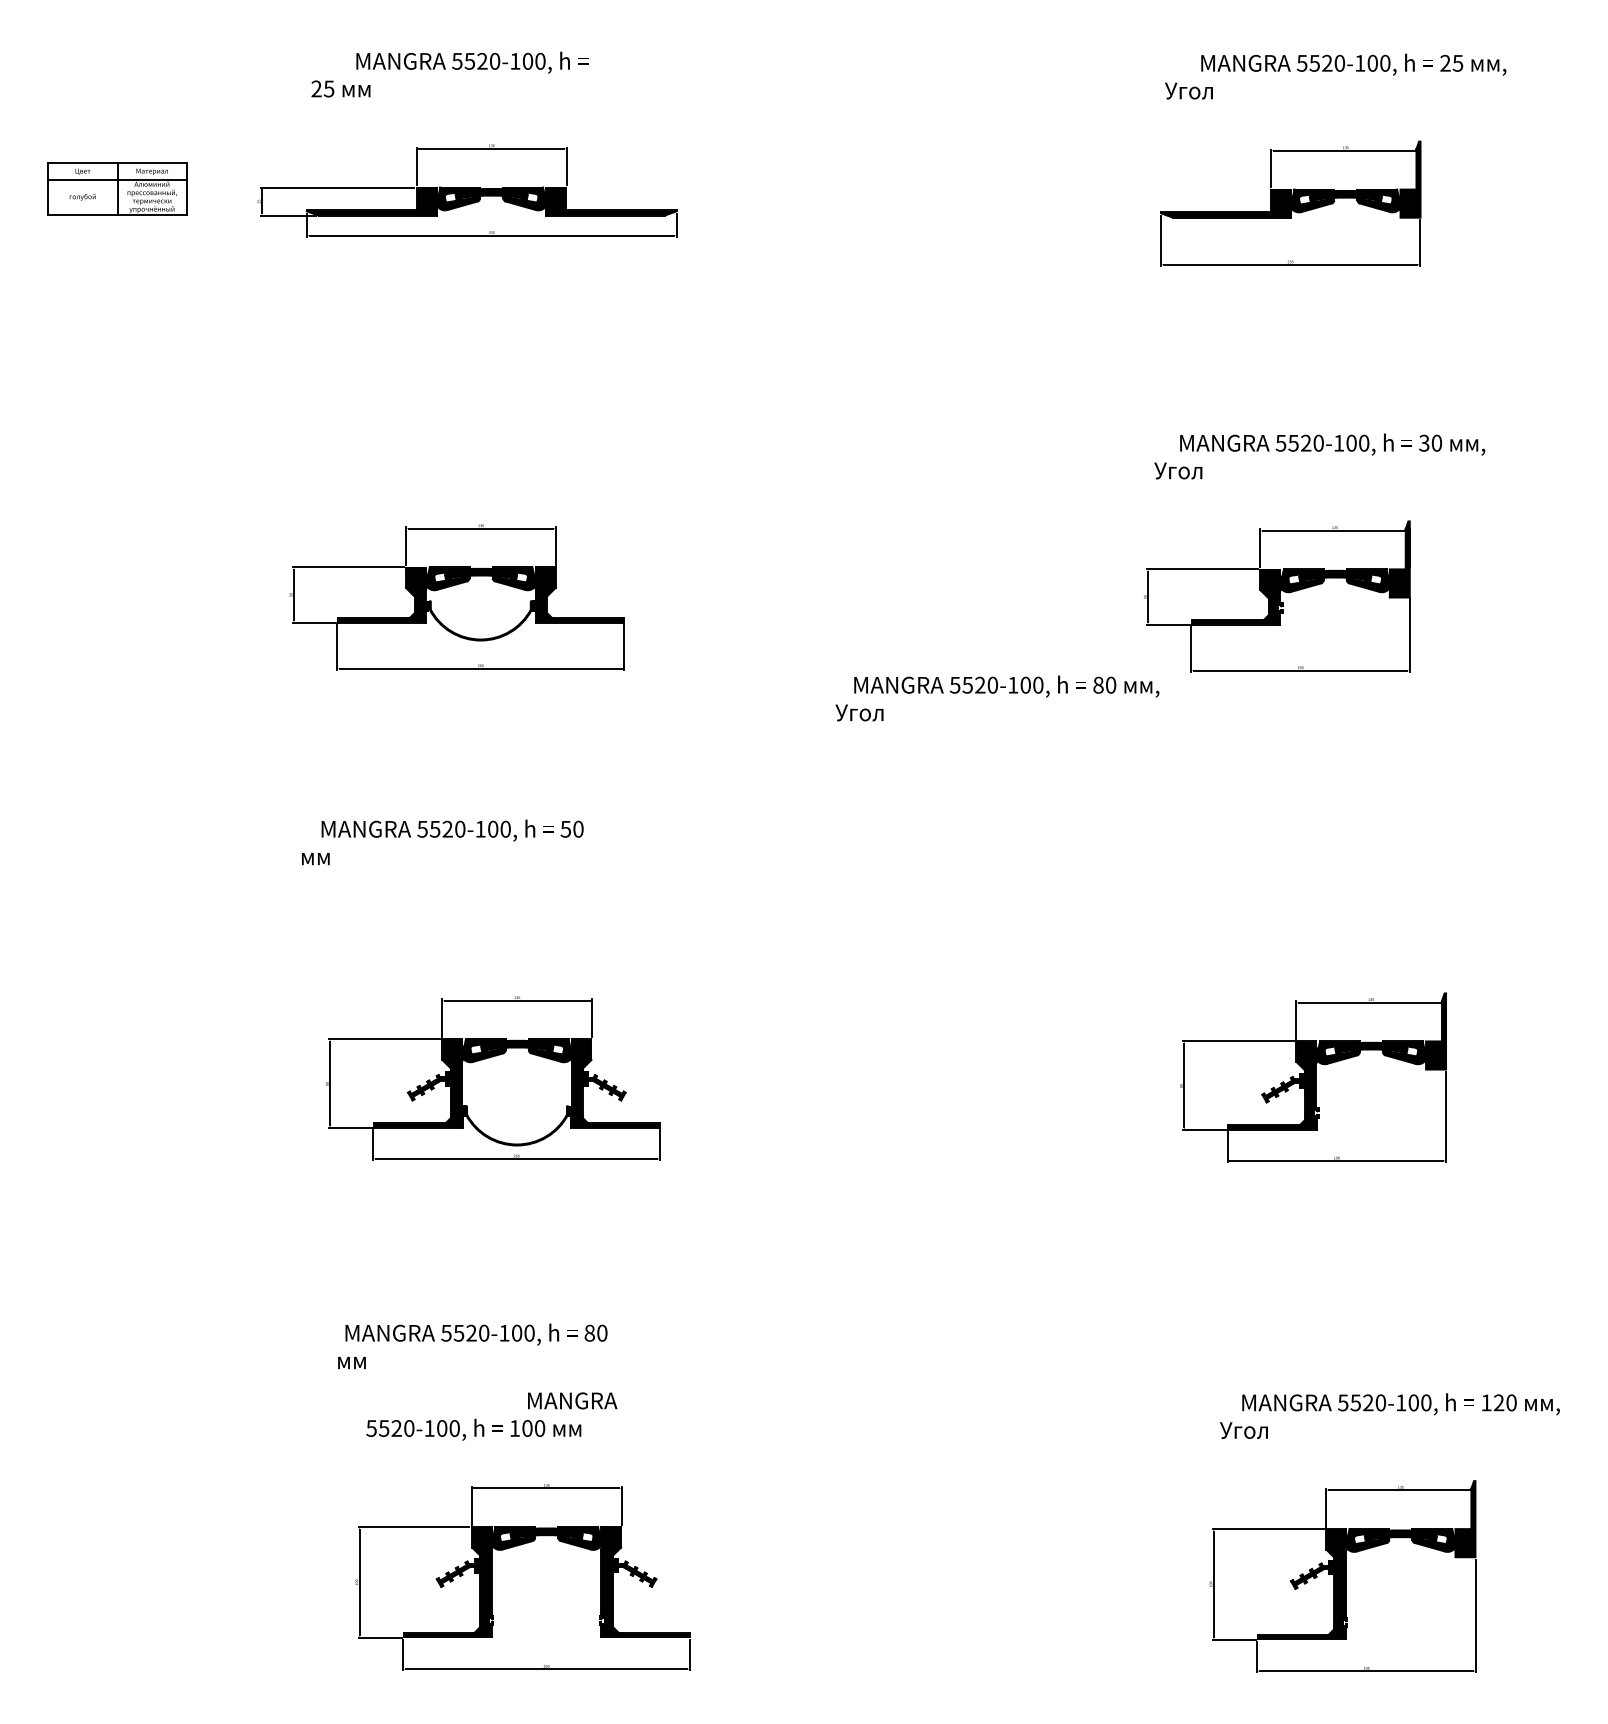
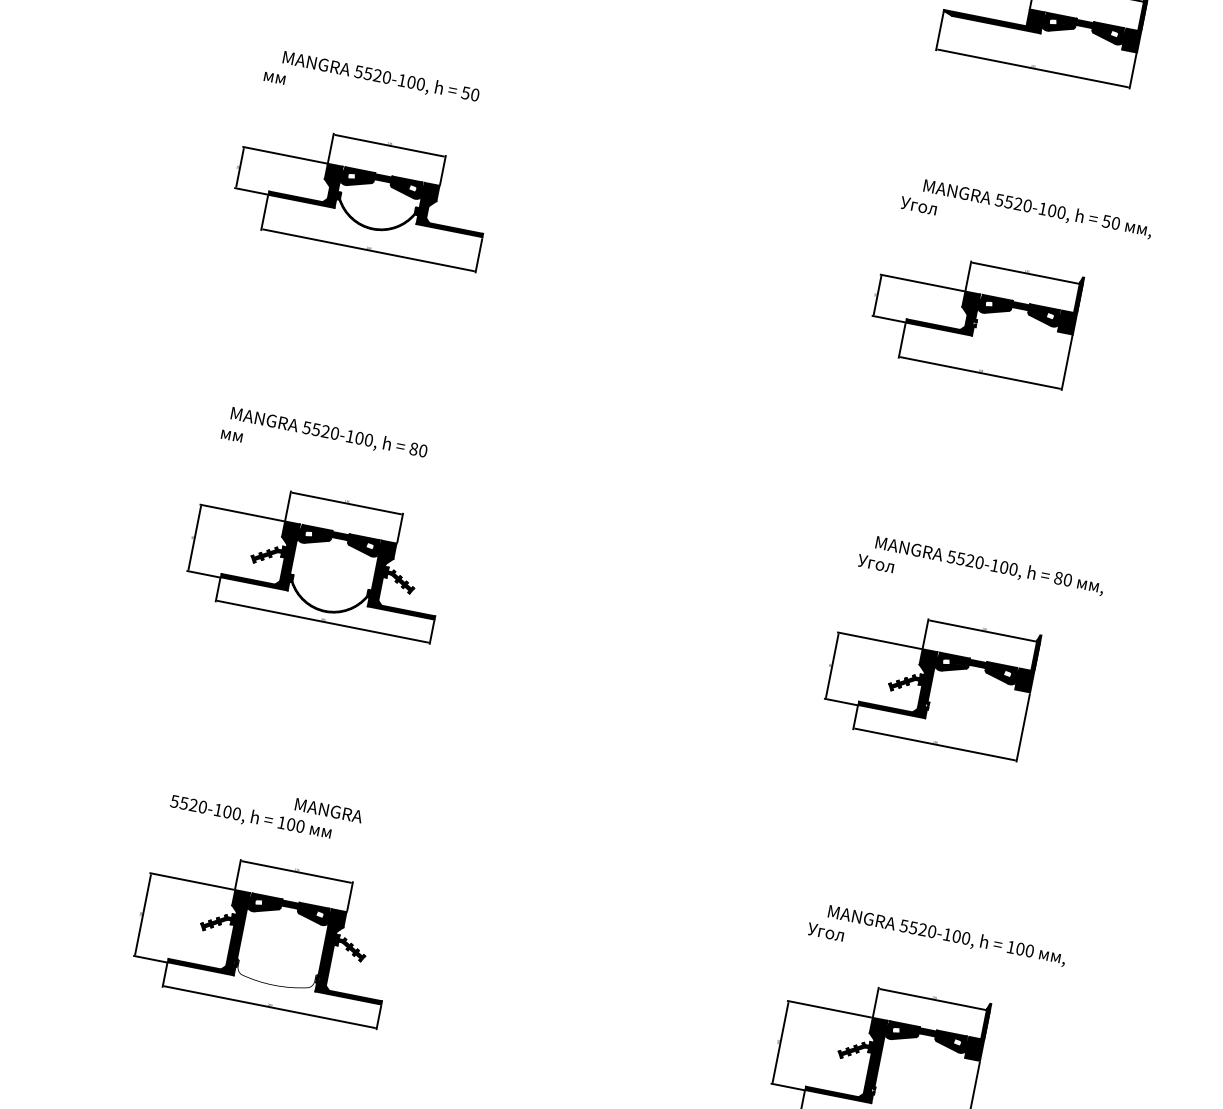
text: (1424, 442) -> (1106, 220), 30 -> 50
text: (997, 698) -> (981, 573), moved
text: (442, 842) -> (371, 84), moved
text: (472, 1346) -> (324, 441), moved
text: (1498, 1402) -> (1020, 948), 120 -> 100
fill: (546, 1627) -> (275, 976), added

